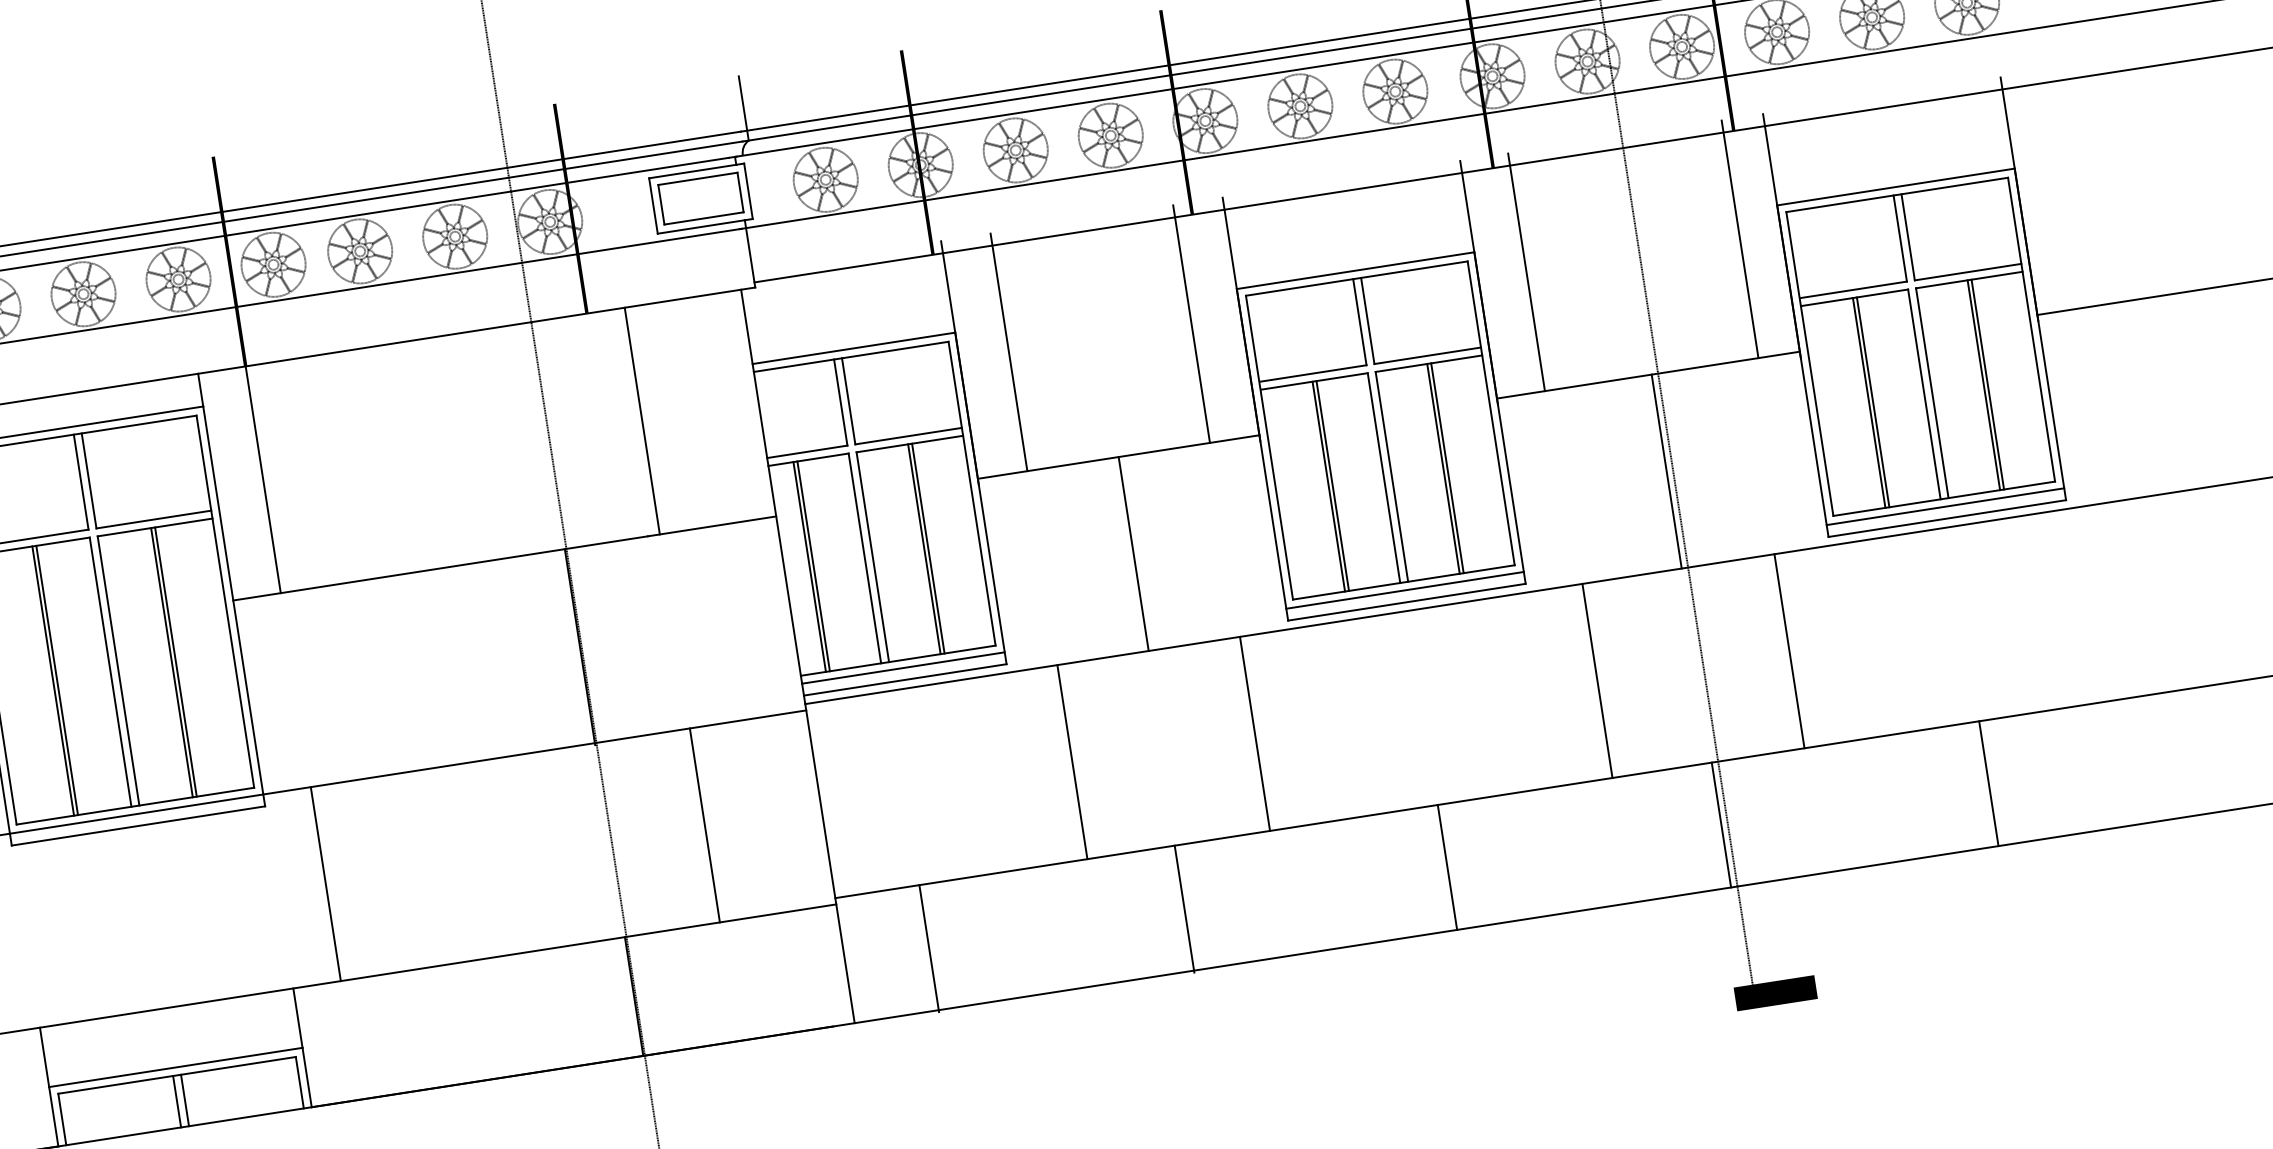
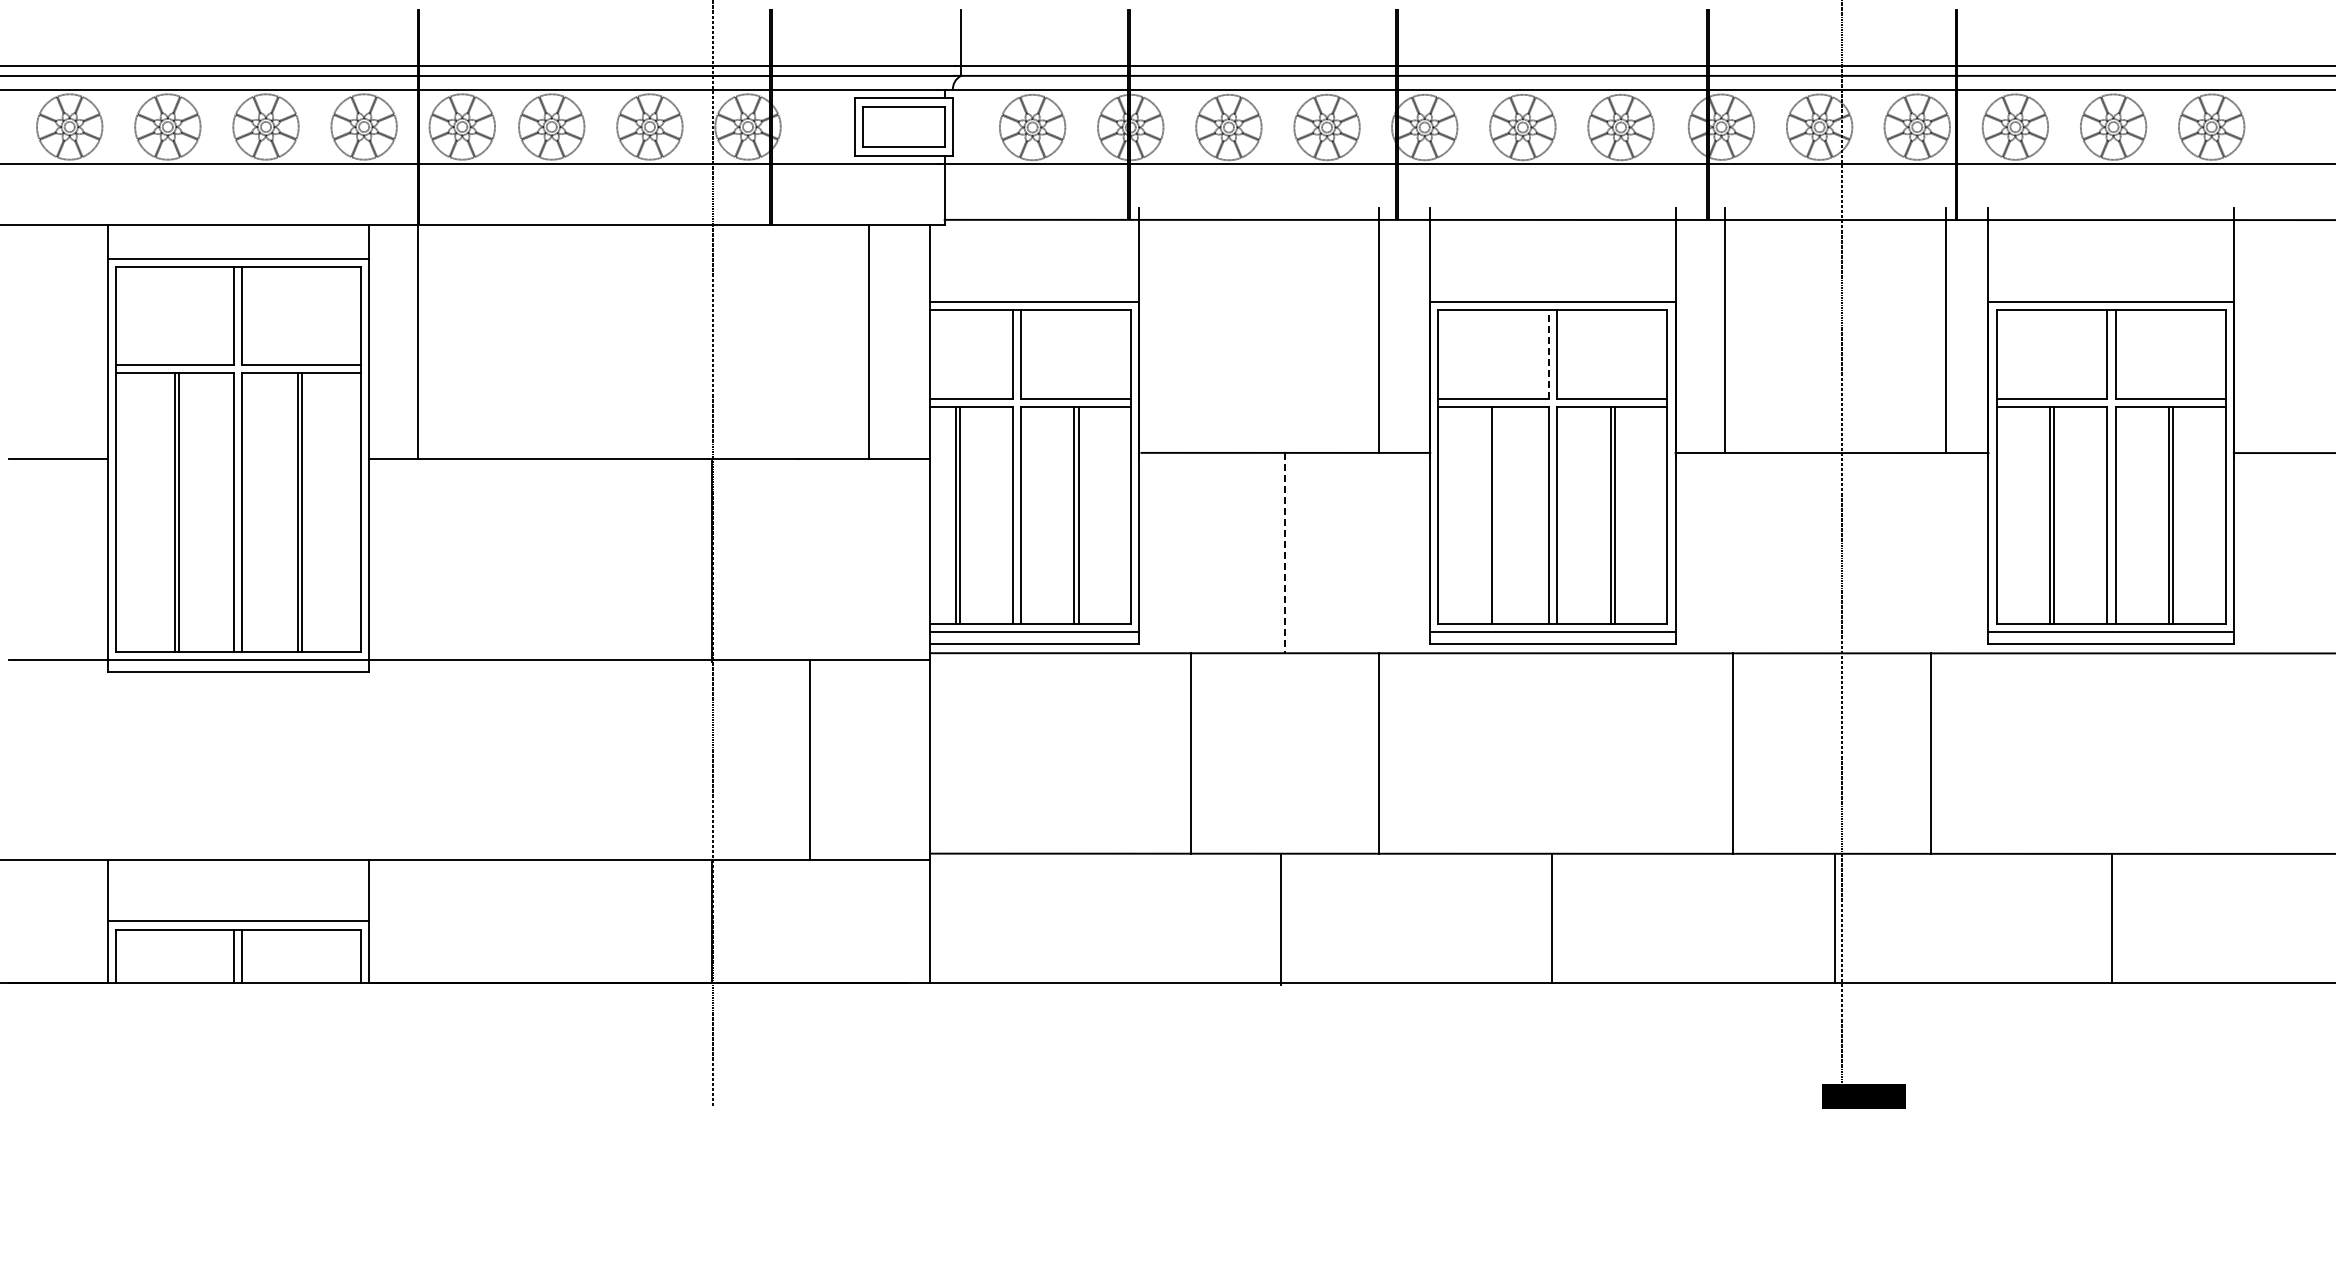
line: (1360, 322) -> (1549, 354), solid -> dashed
line: (1008, 351) -> (1190, 329), removed
line: (641, 421) -> (868, 342), moved
line: (1666, 471) -> (1835, 553), removed
line: (1332, 485) -> (1496, 515), removed
line: (1133, 554) -> (1284, 553), solid -> dashed
line: (325, 883) -> (418, 759), removed
line: (928, 947) -> (1016, 918), removed

